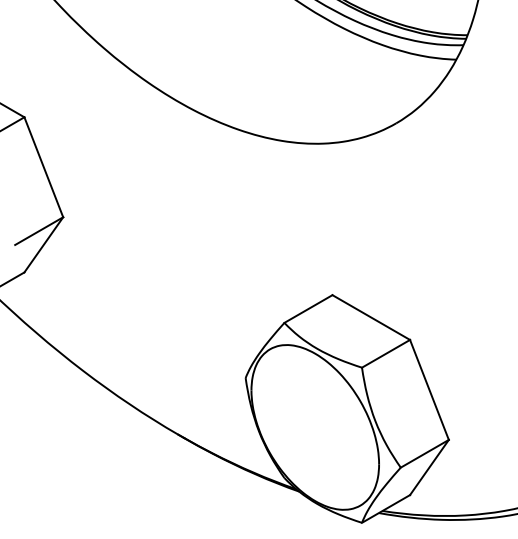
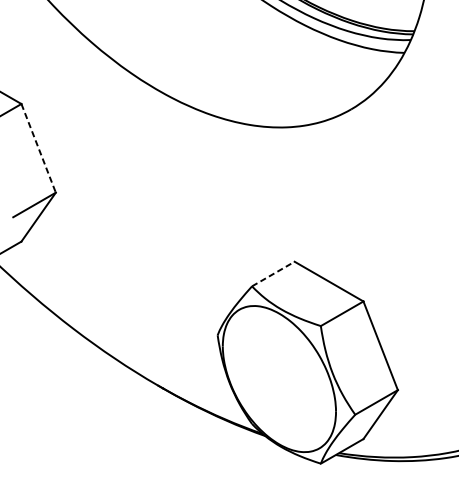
line: (43, 167) -> (38, 148), solid -> dashed
line: (308, 309) -> (273, 274), solid -> dashed

